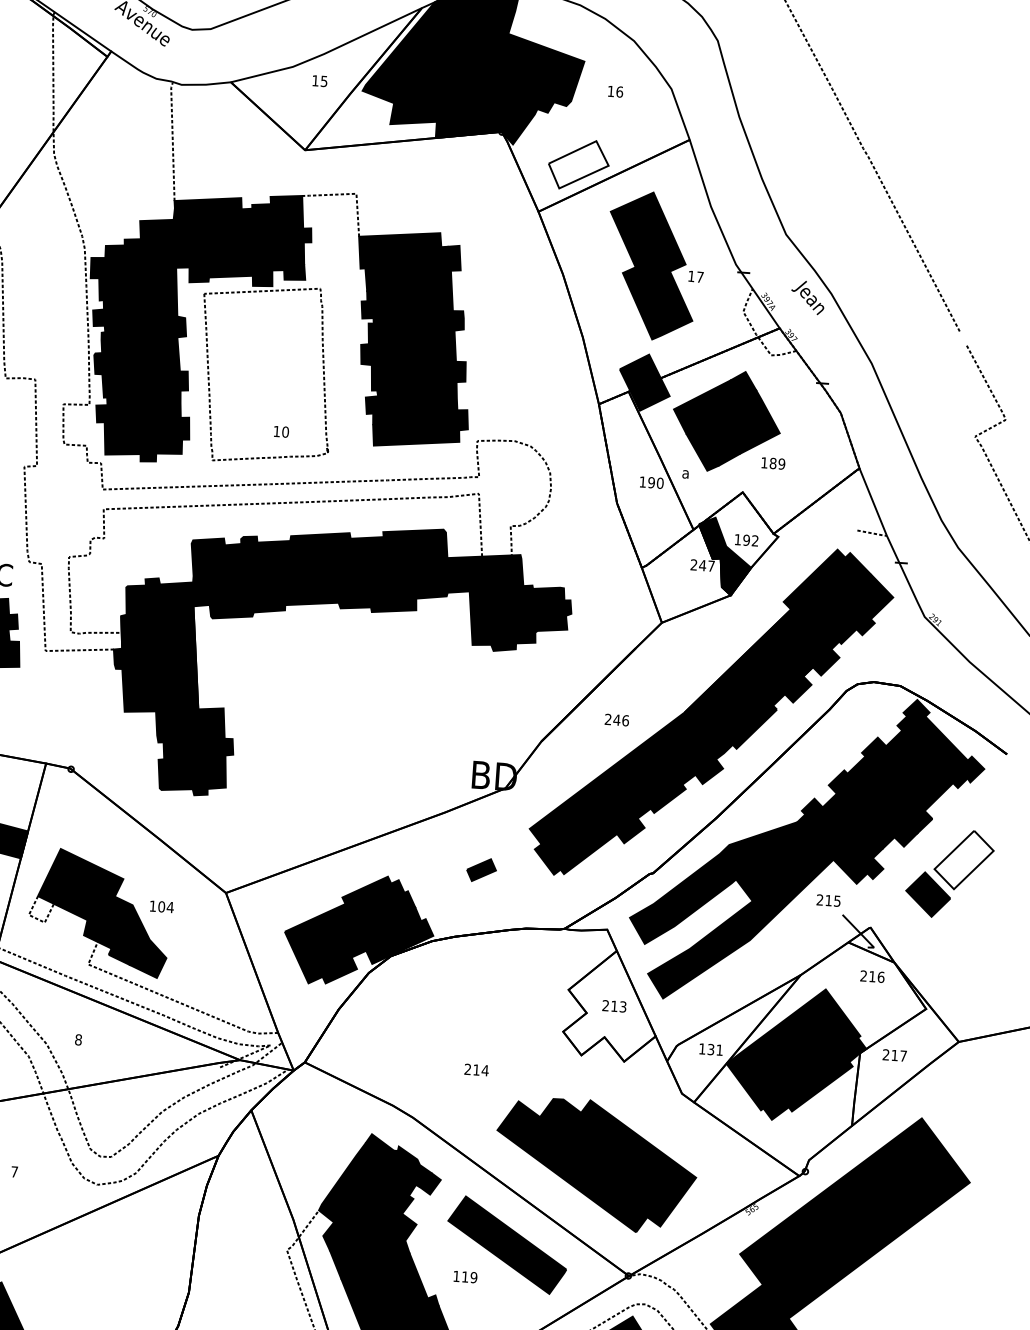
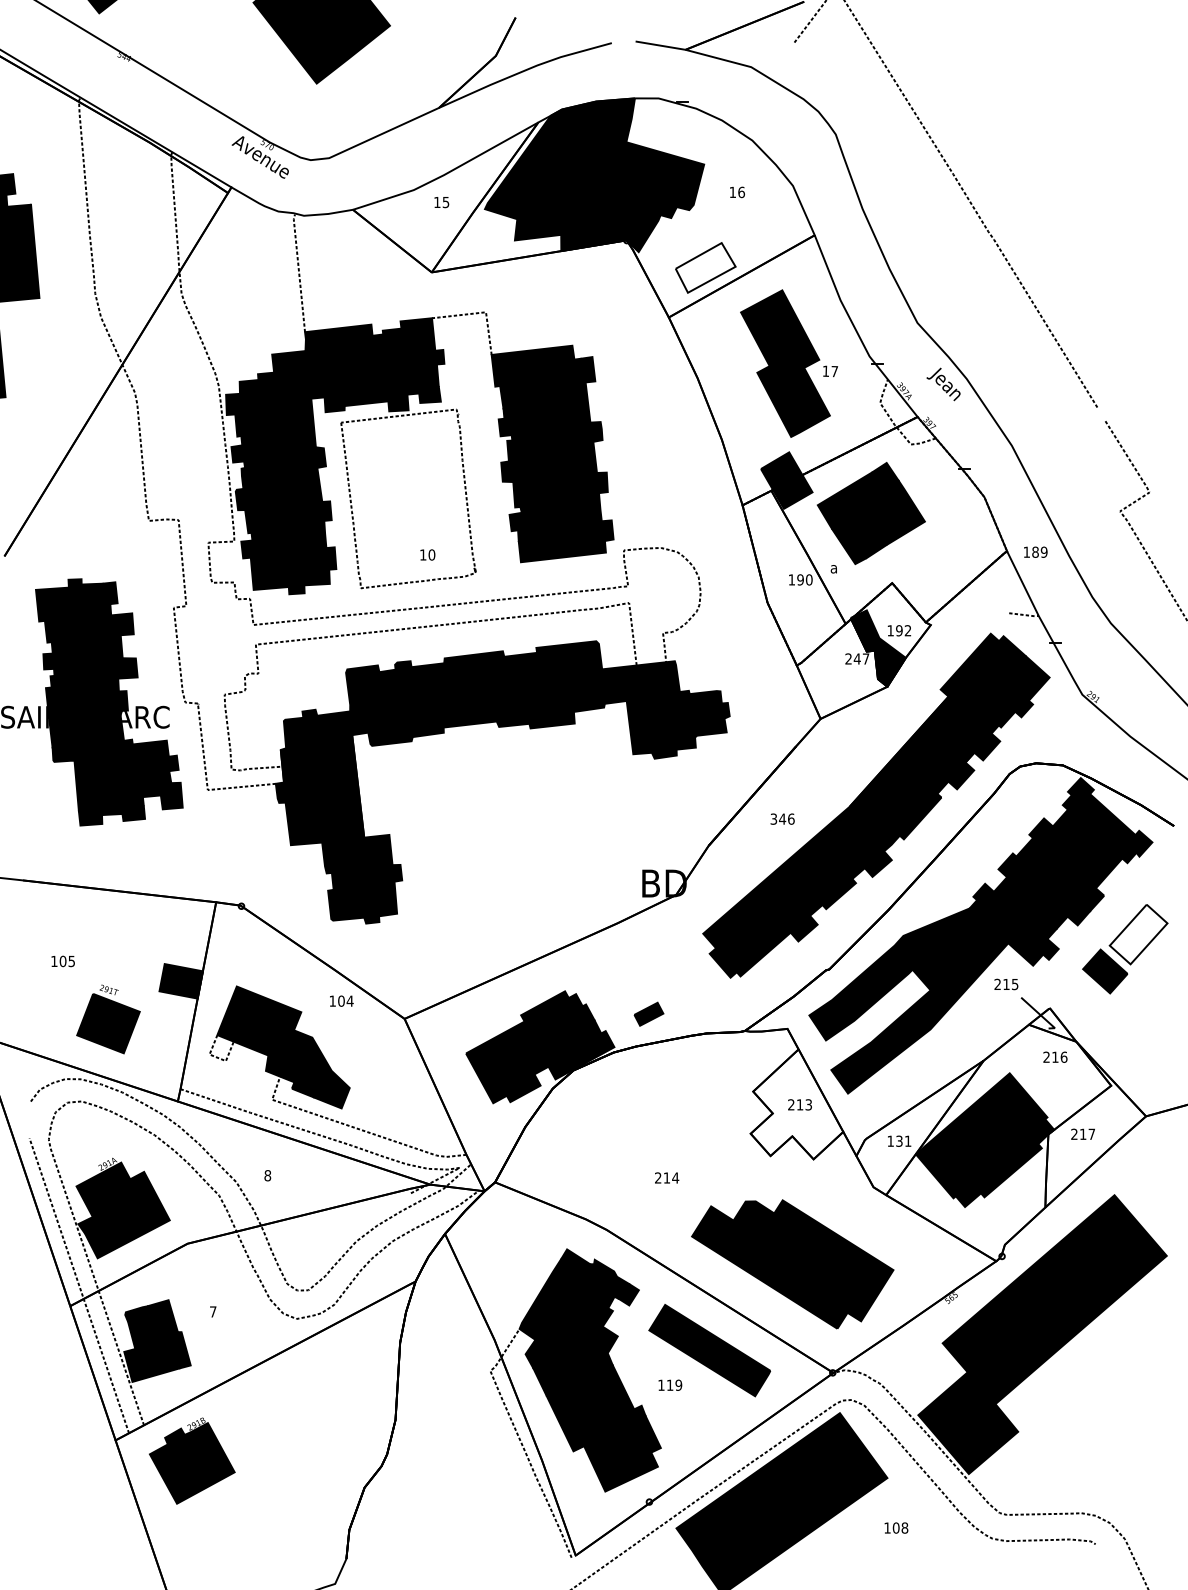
text: (773, 462) -> (1035, 551), moved
text: (607, 719) -> (773, 819), 246 -> 346
part: (481, 869) -> (648, 1013), moved
text: (161, 906) -> (341, 1000), moved

